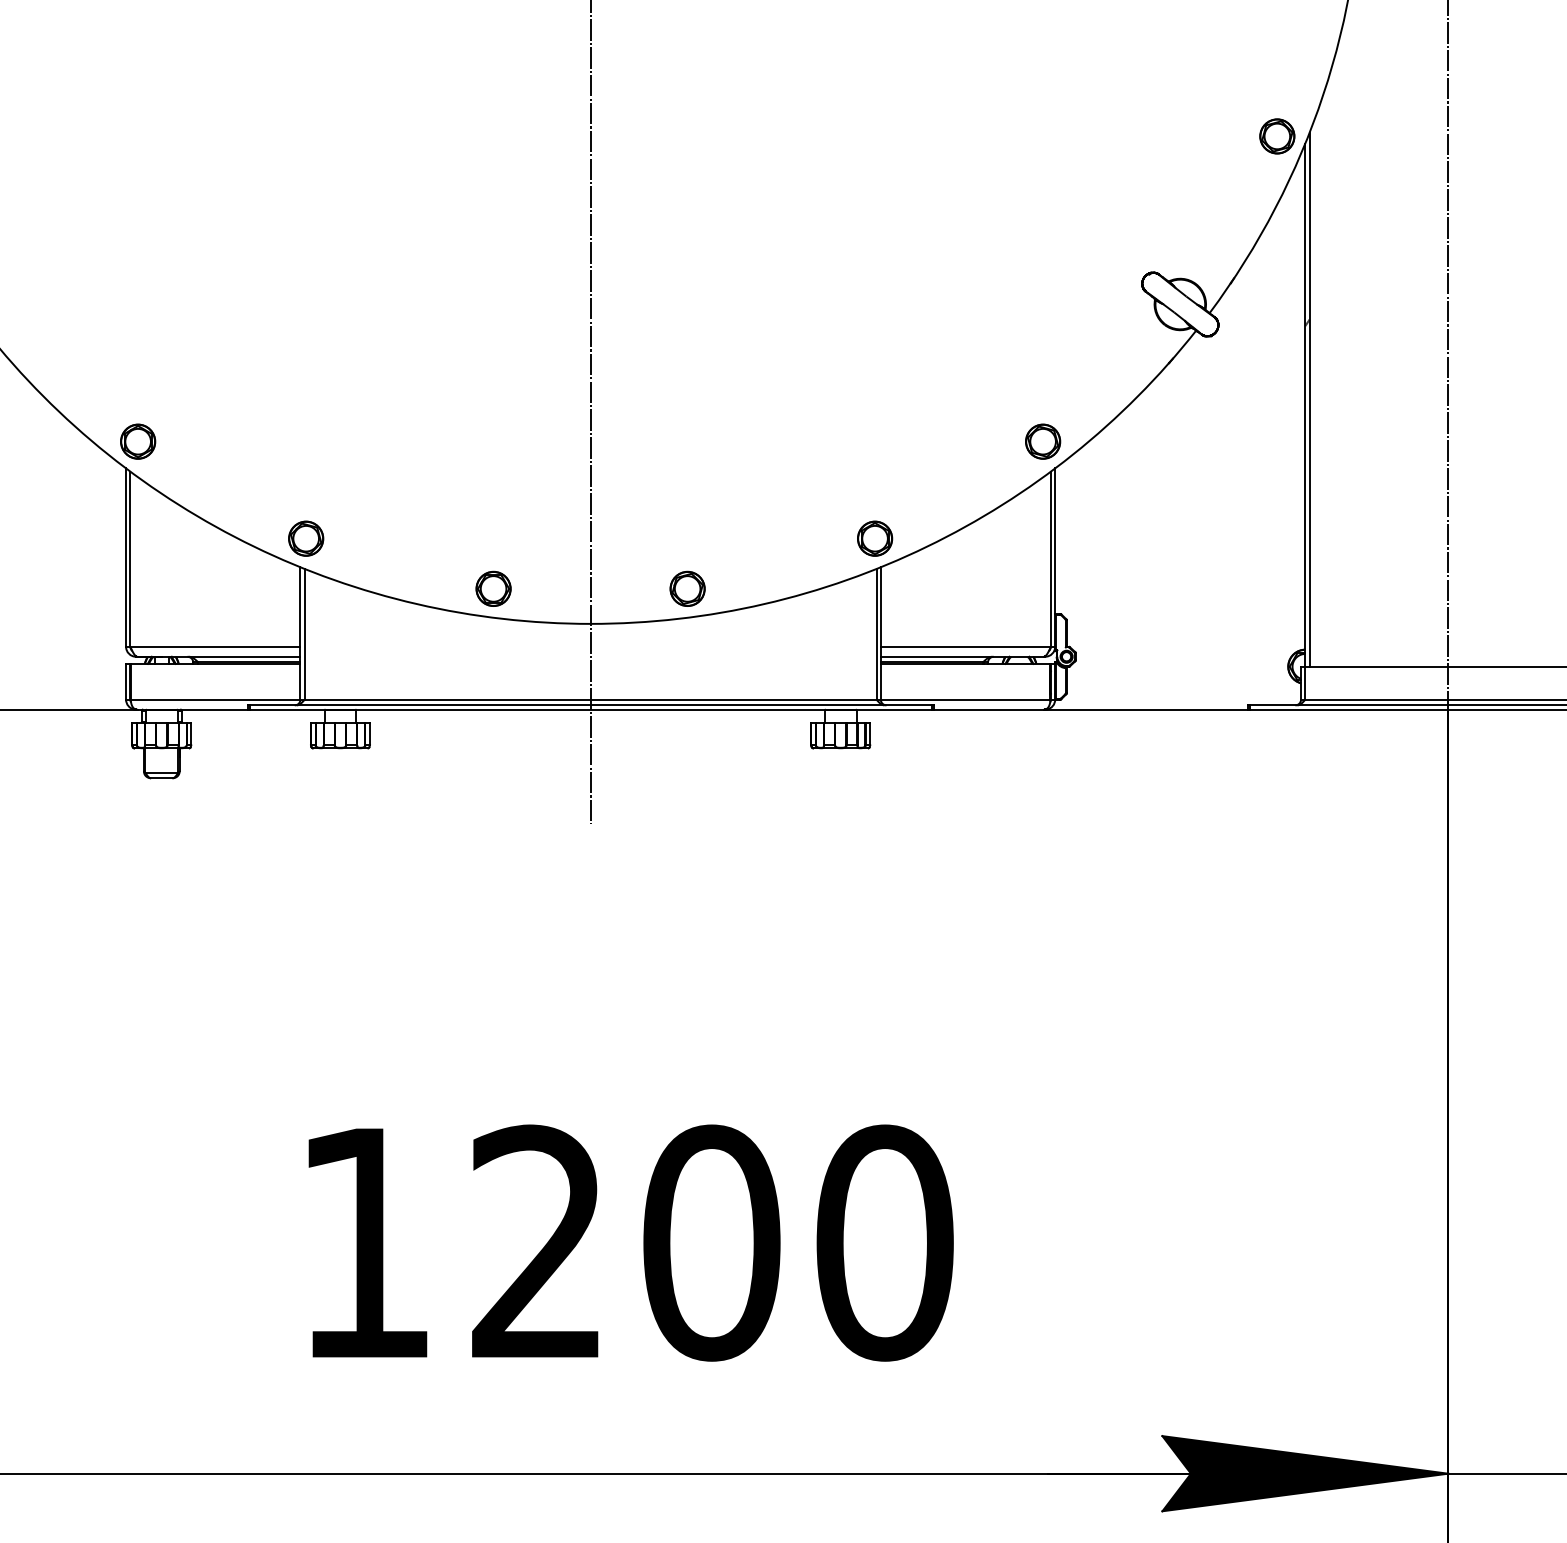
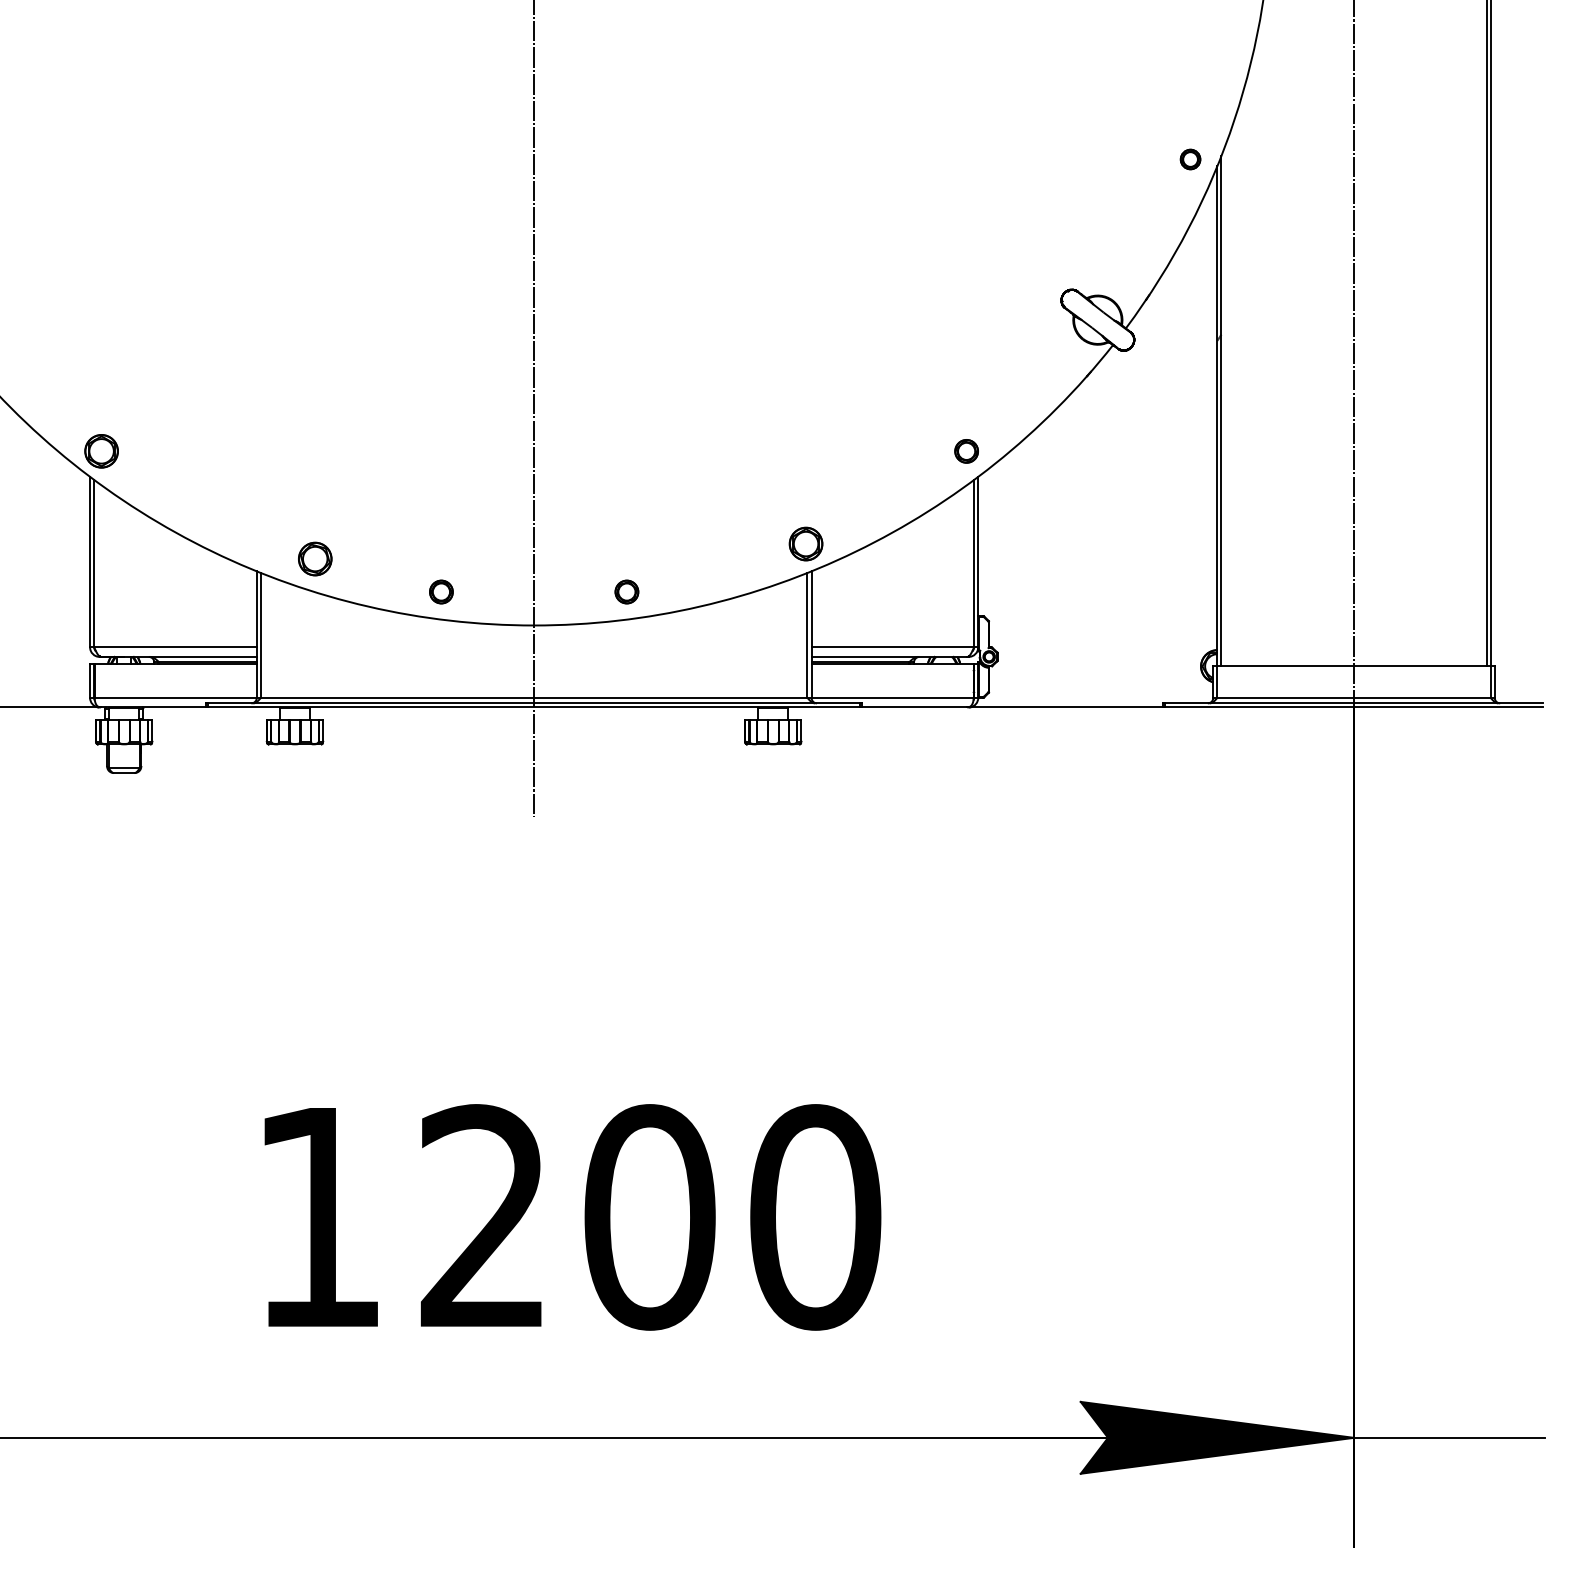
part: (1277, 136) -> (1190, 159), size x0.6
part: (1042, 441) -> (966, 451), size x0.7
part: (306, 538) -> (315, 558), moved
part: (493, 588) -> (441, 591), size x0.7
part: (687, 588) -> (626, 591), size x0.7

